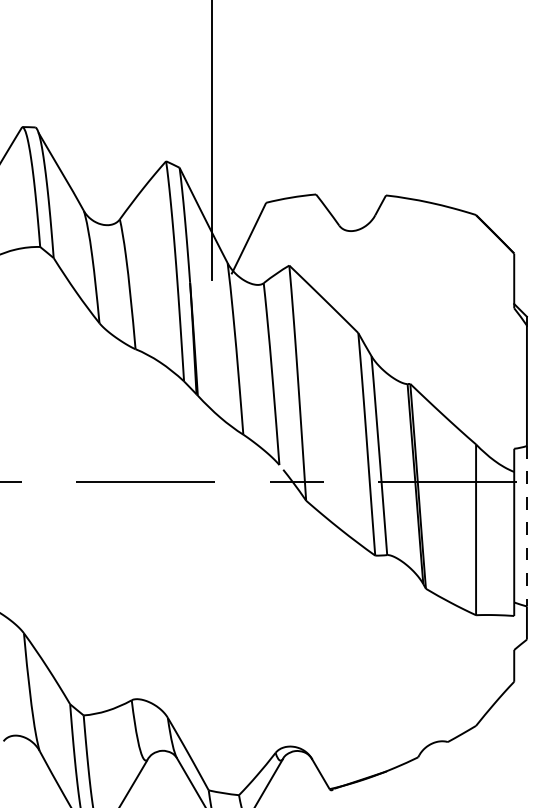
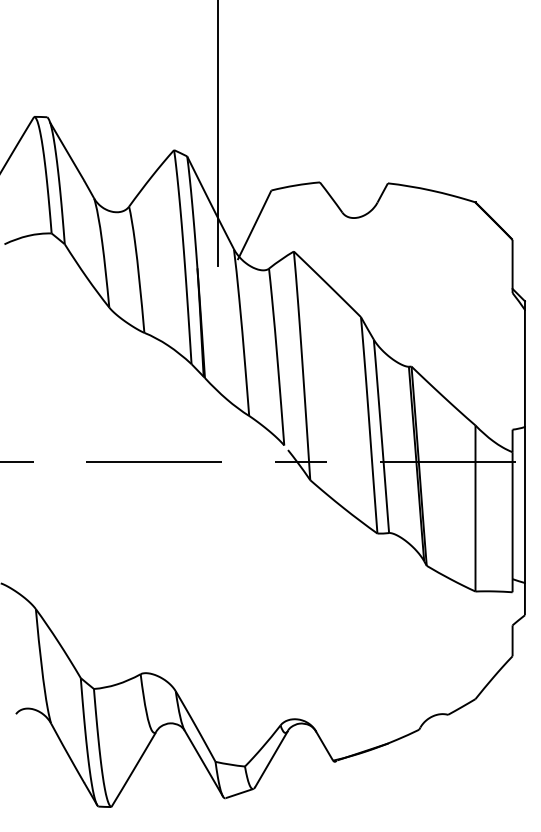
line: (526, 526) -> (524, 505), dashed -> solid

